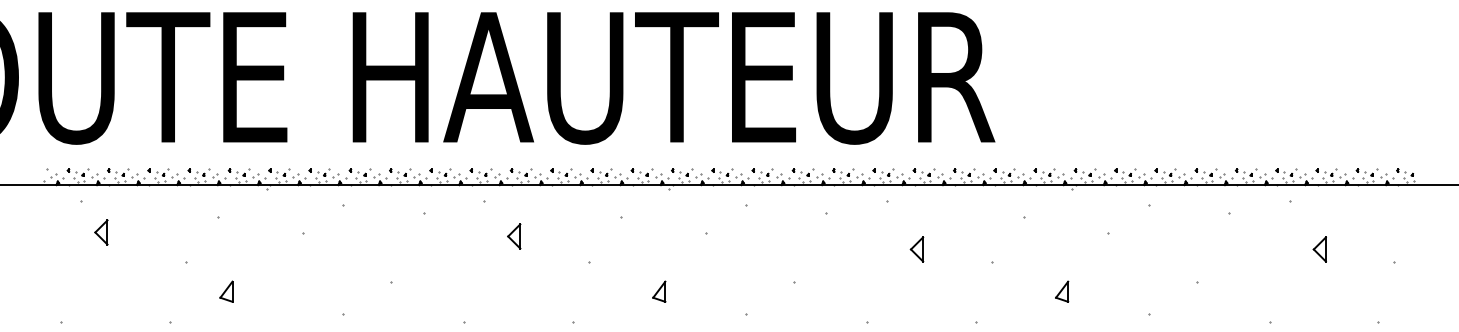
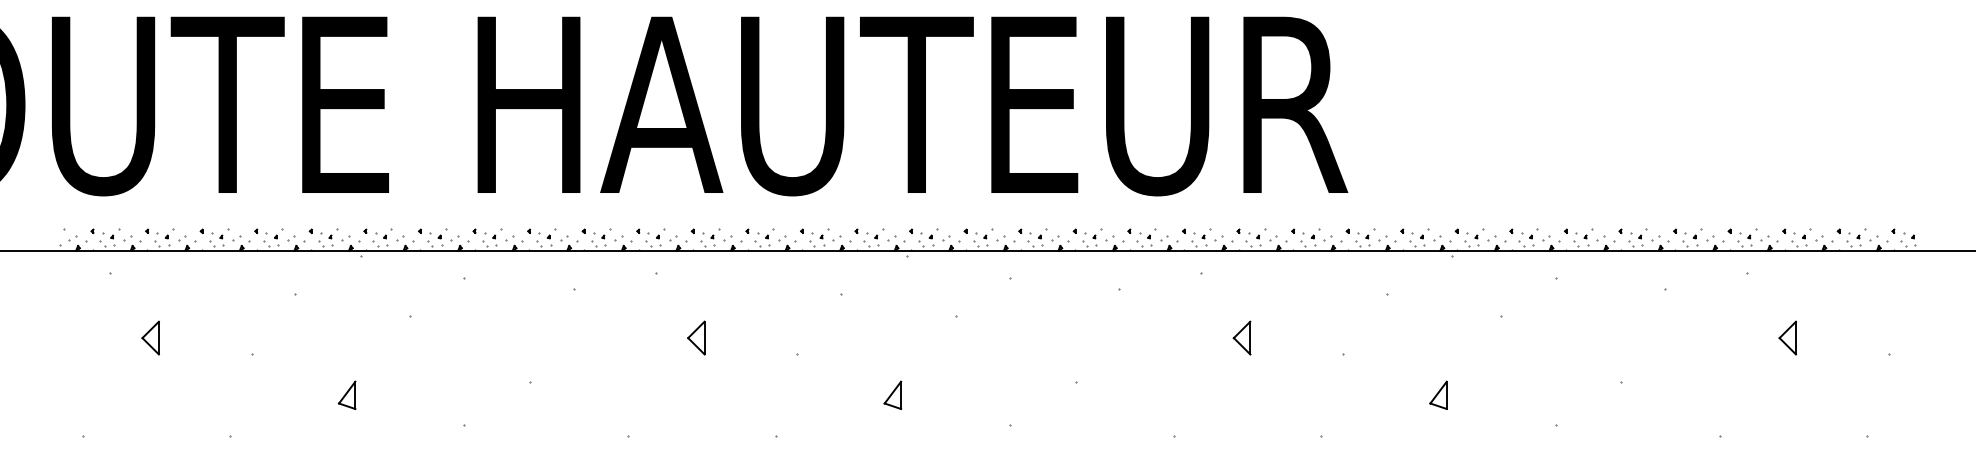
part: (101, 232) -> (150, 338), moved
part: (514, 236) -> (696, 338), moved
part: (226, 291) -> (347, 395), moved

